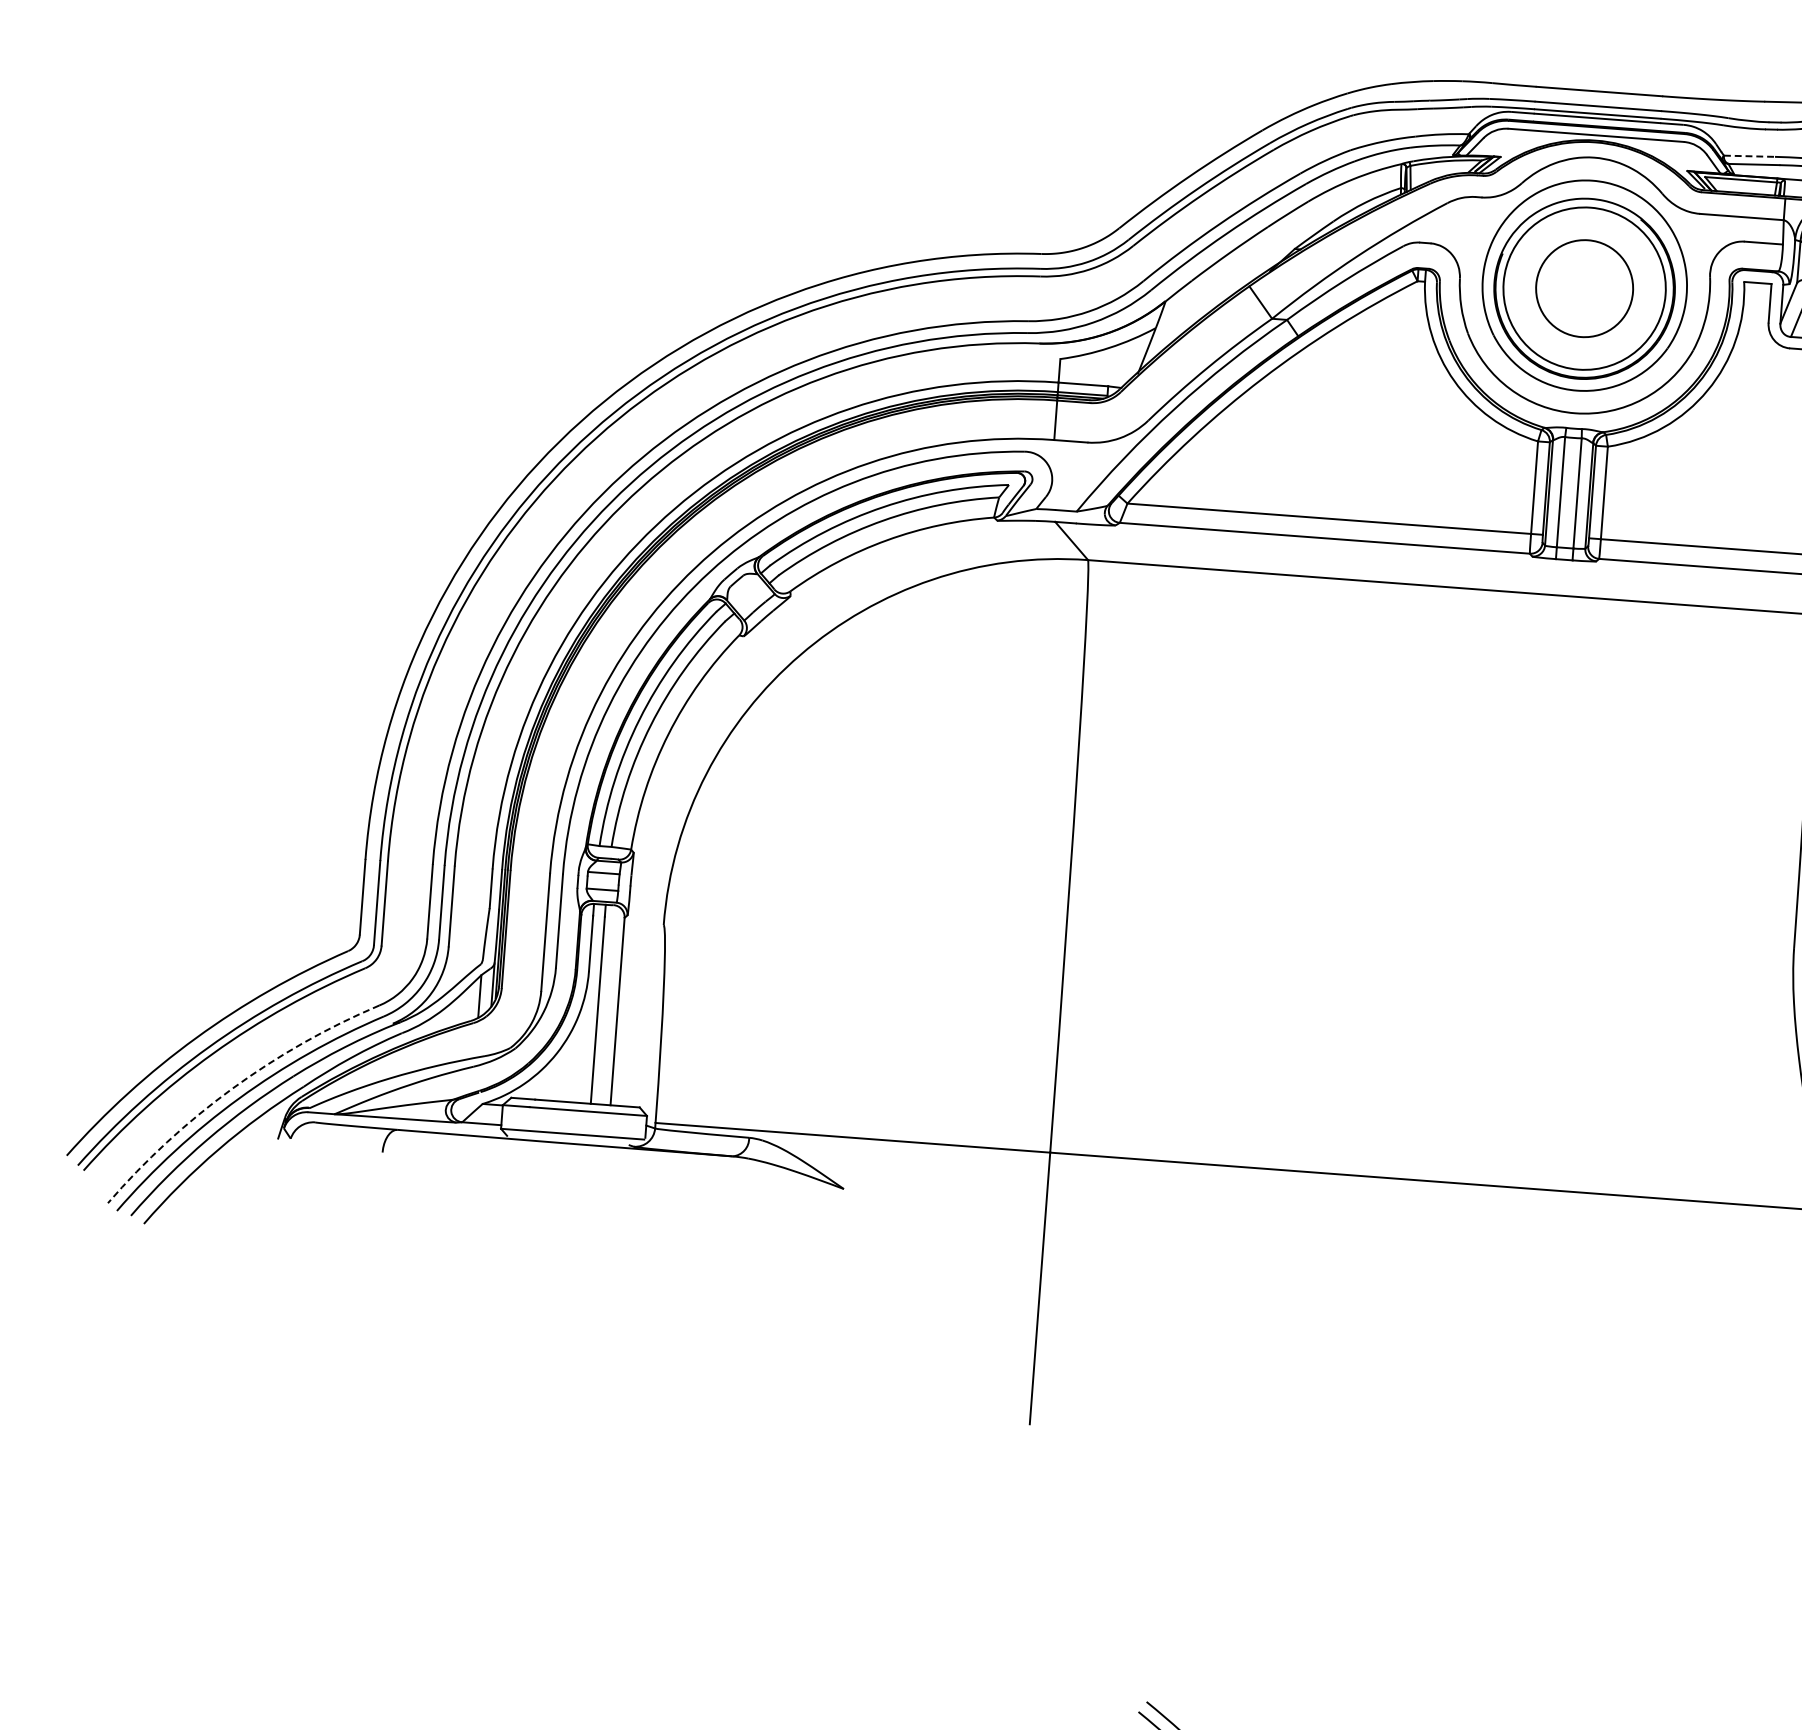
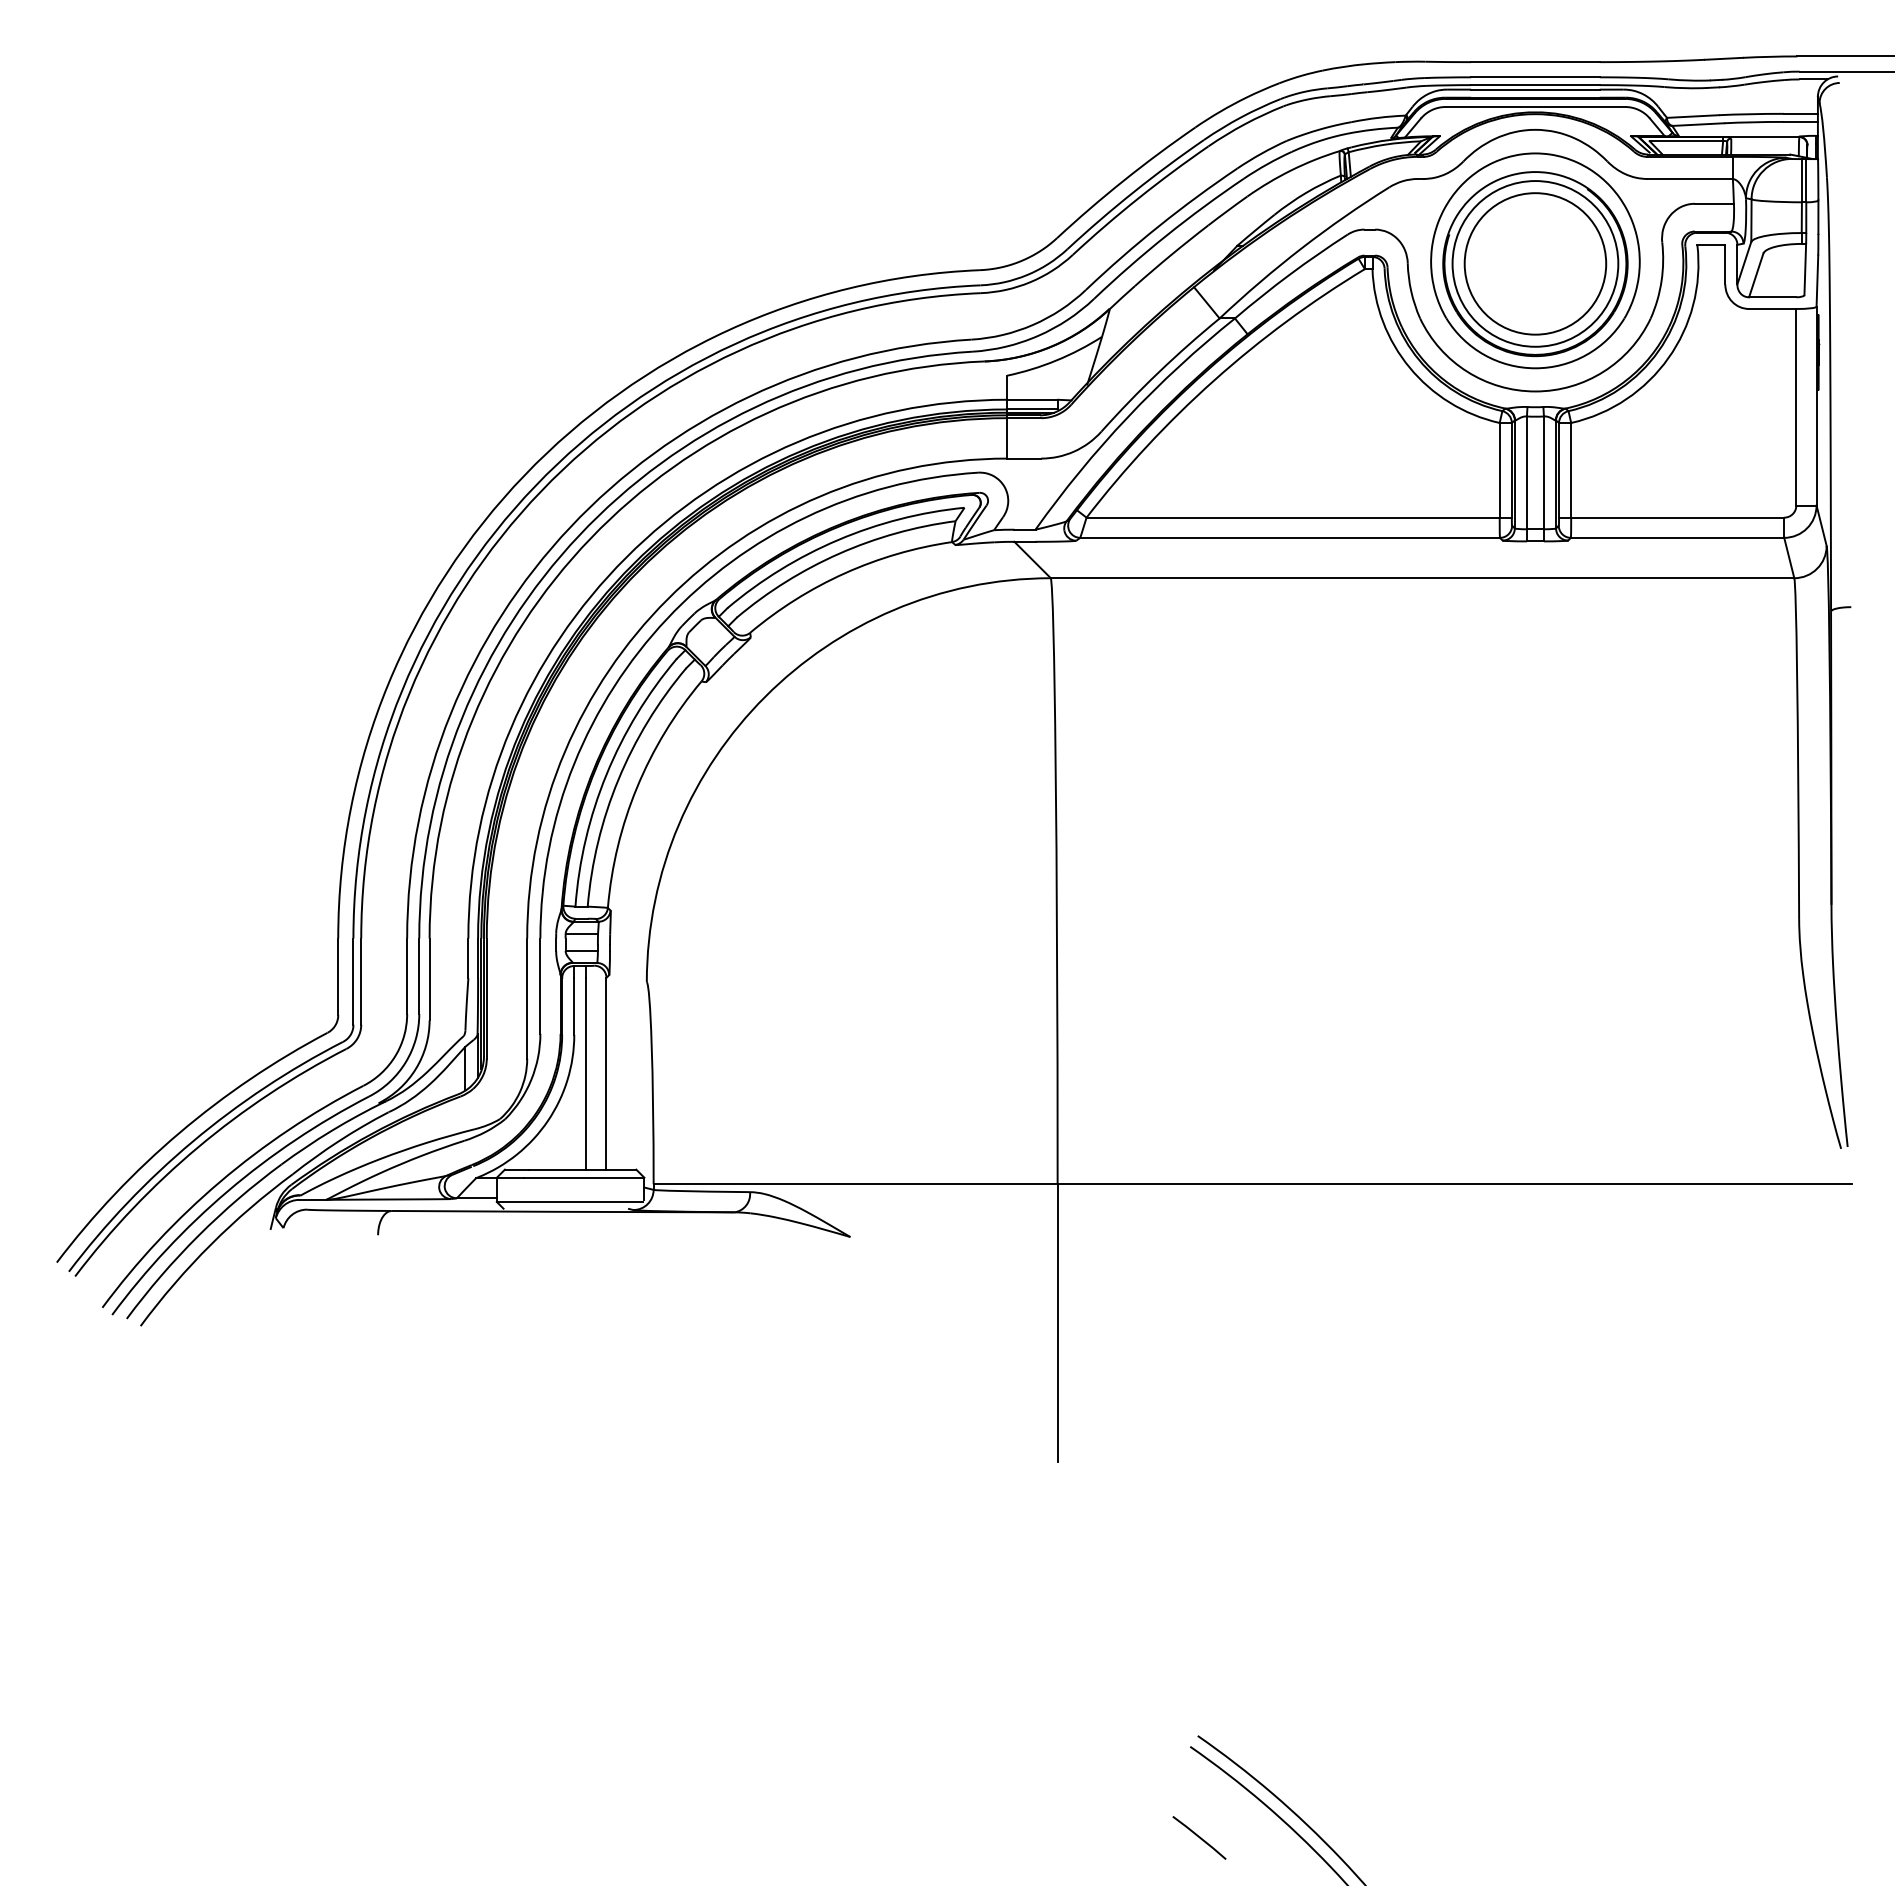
line: (1749, 156) -> (1693, 116), dashed -> solid
circle: (1584, 288) -> (1535, 263), size x1.43
arc: (232, 1088) -> (220, 1181), dashed -> solid

